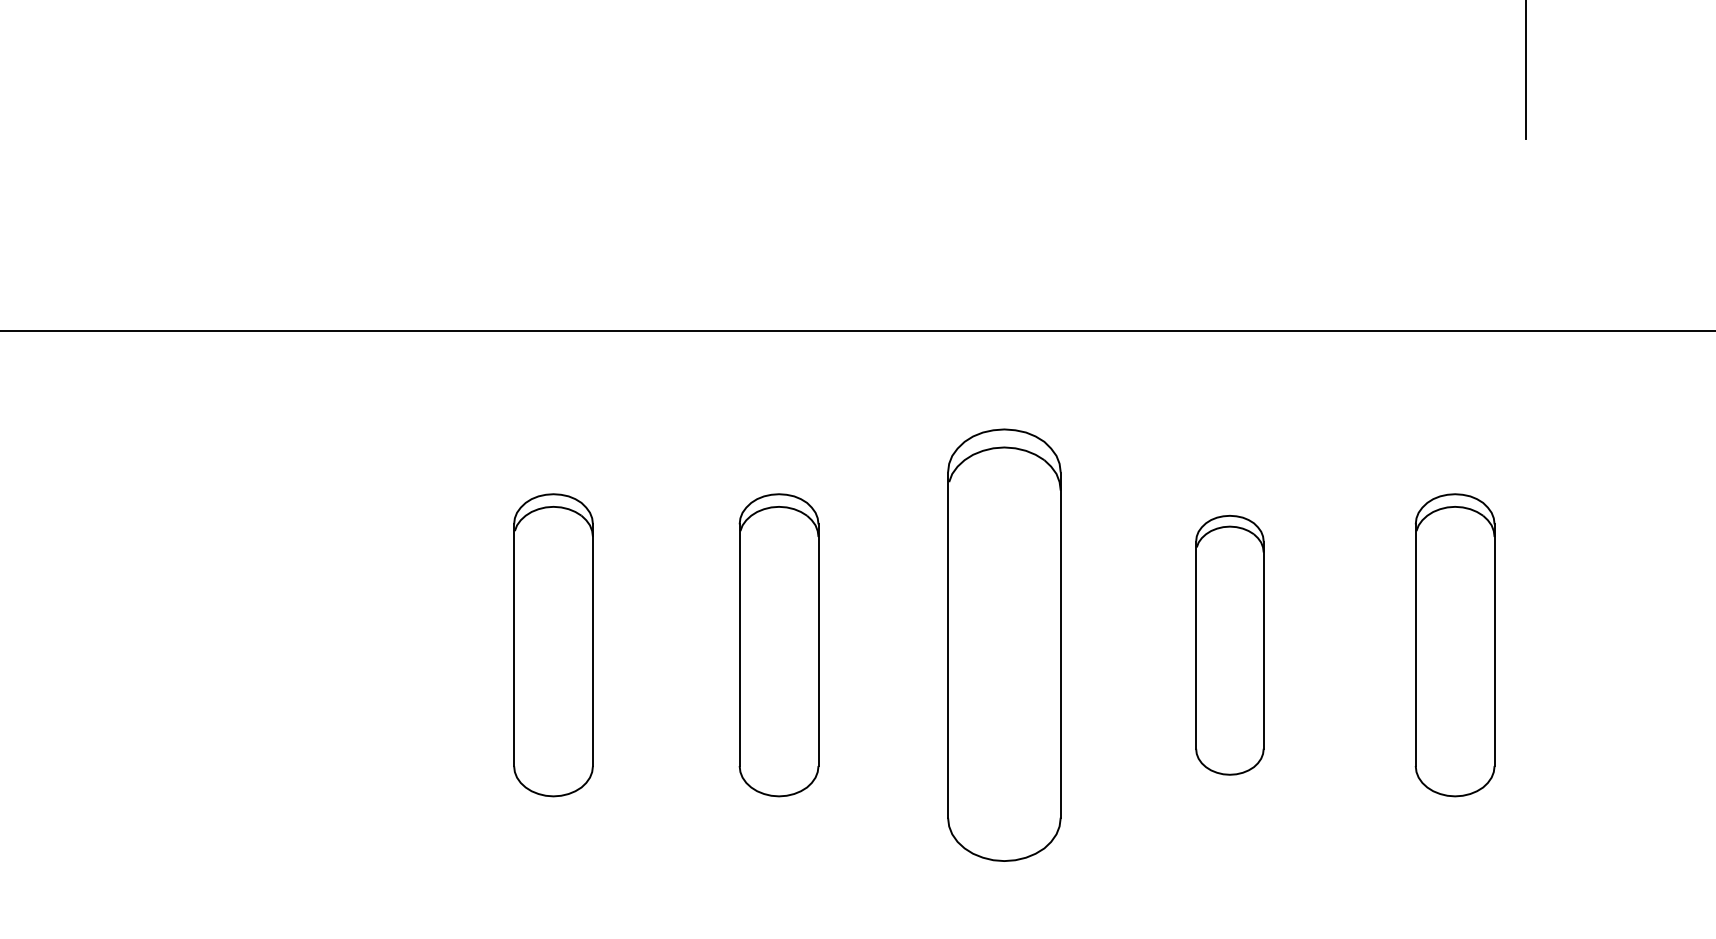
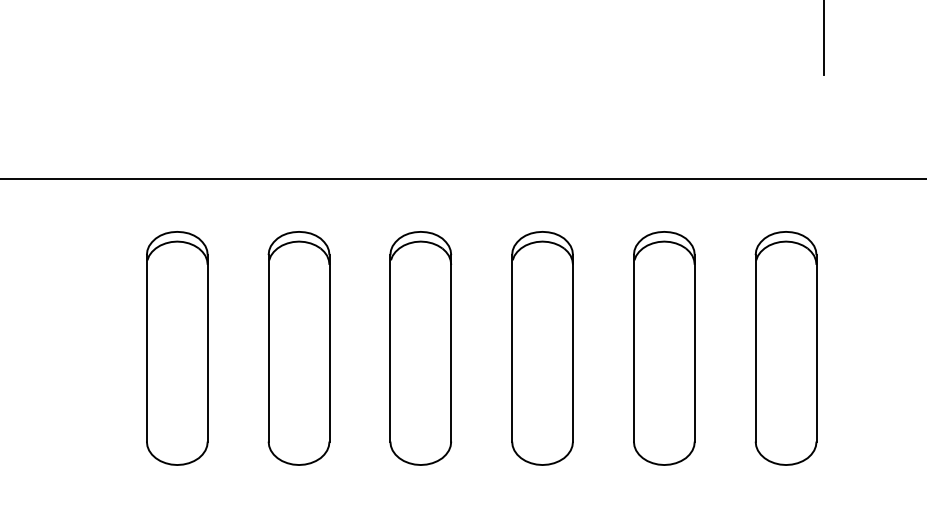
part: (328, 645) -> (177, 348), added
part: (552, 645) -> (298, 348), size x1.43
part: (778, 645) -> (420, 348), size x1.43
part: (1230, 645) -> (664, 348), size x1.67
part: (1454, 645) -> (785, 348), size x1.43

